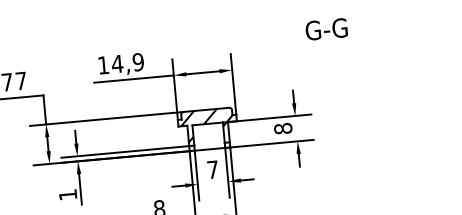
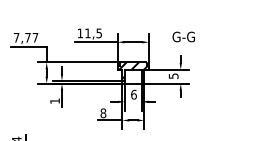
text: (325, 28) -> (183, 36), moved
text: (127, 63) -> (93, 33), 14,9 -> 11,5
text: (282, 129) -> (173, 76), 8 -> 5
text: (212, 169) -> (133, 94), 7 -> 6

